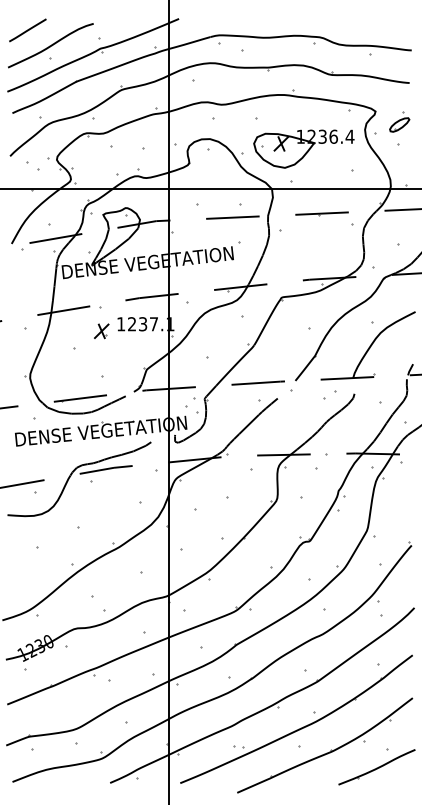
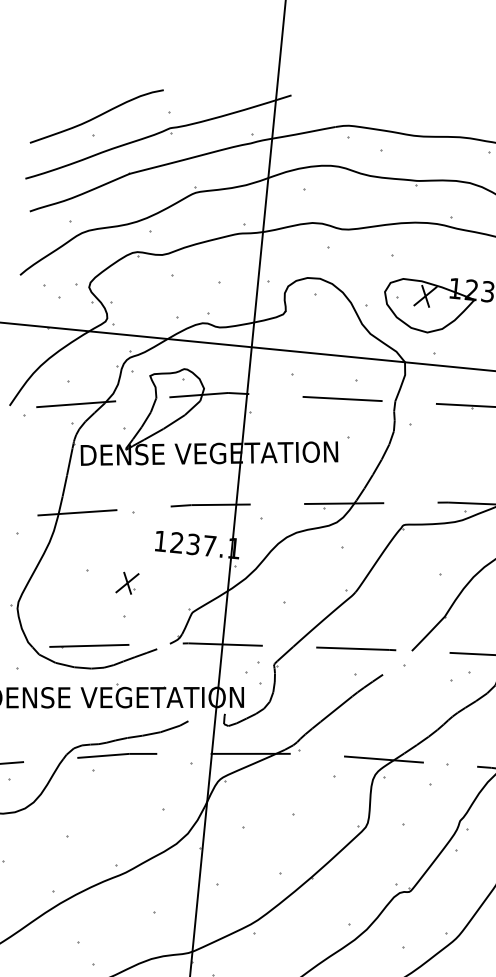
line: (27, 30) -> (64, 90), removed
part: (101, 331) -> (127, 583), moved

